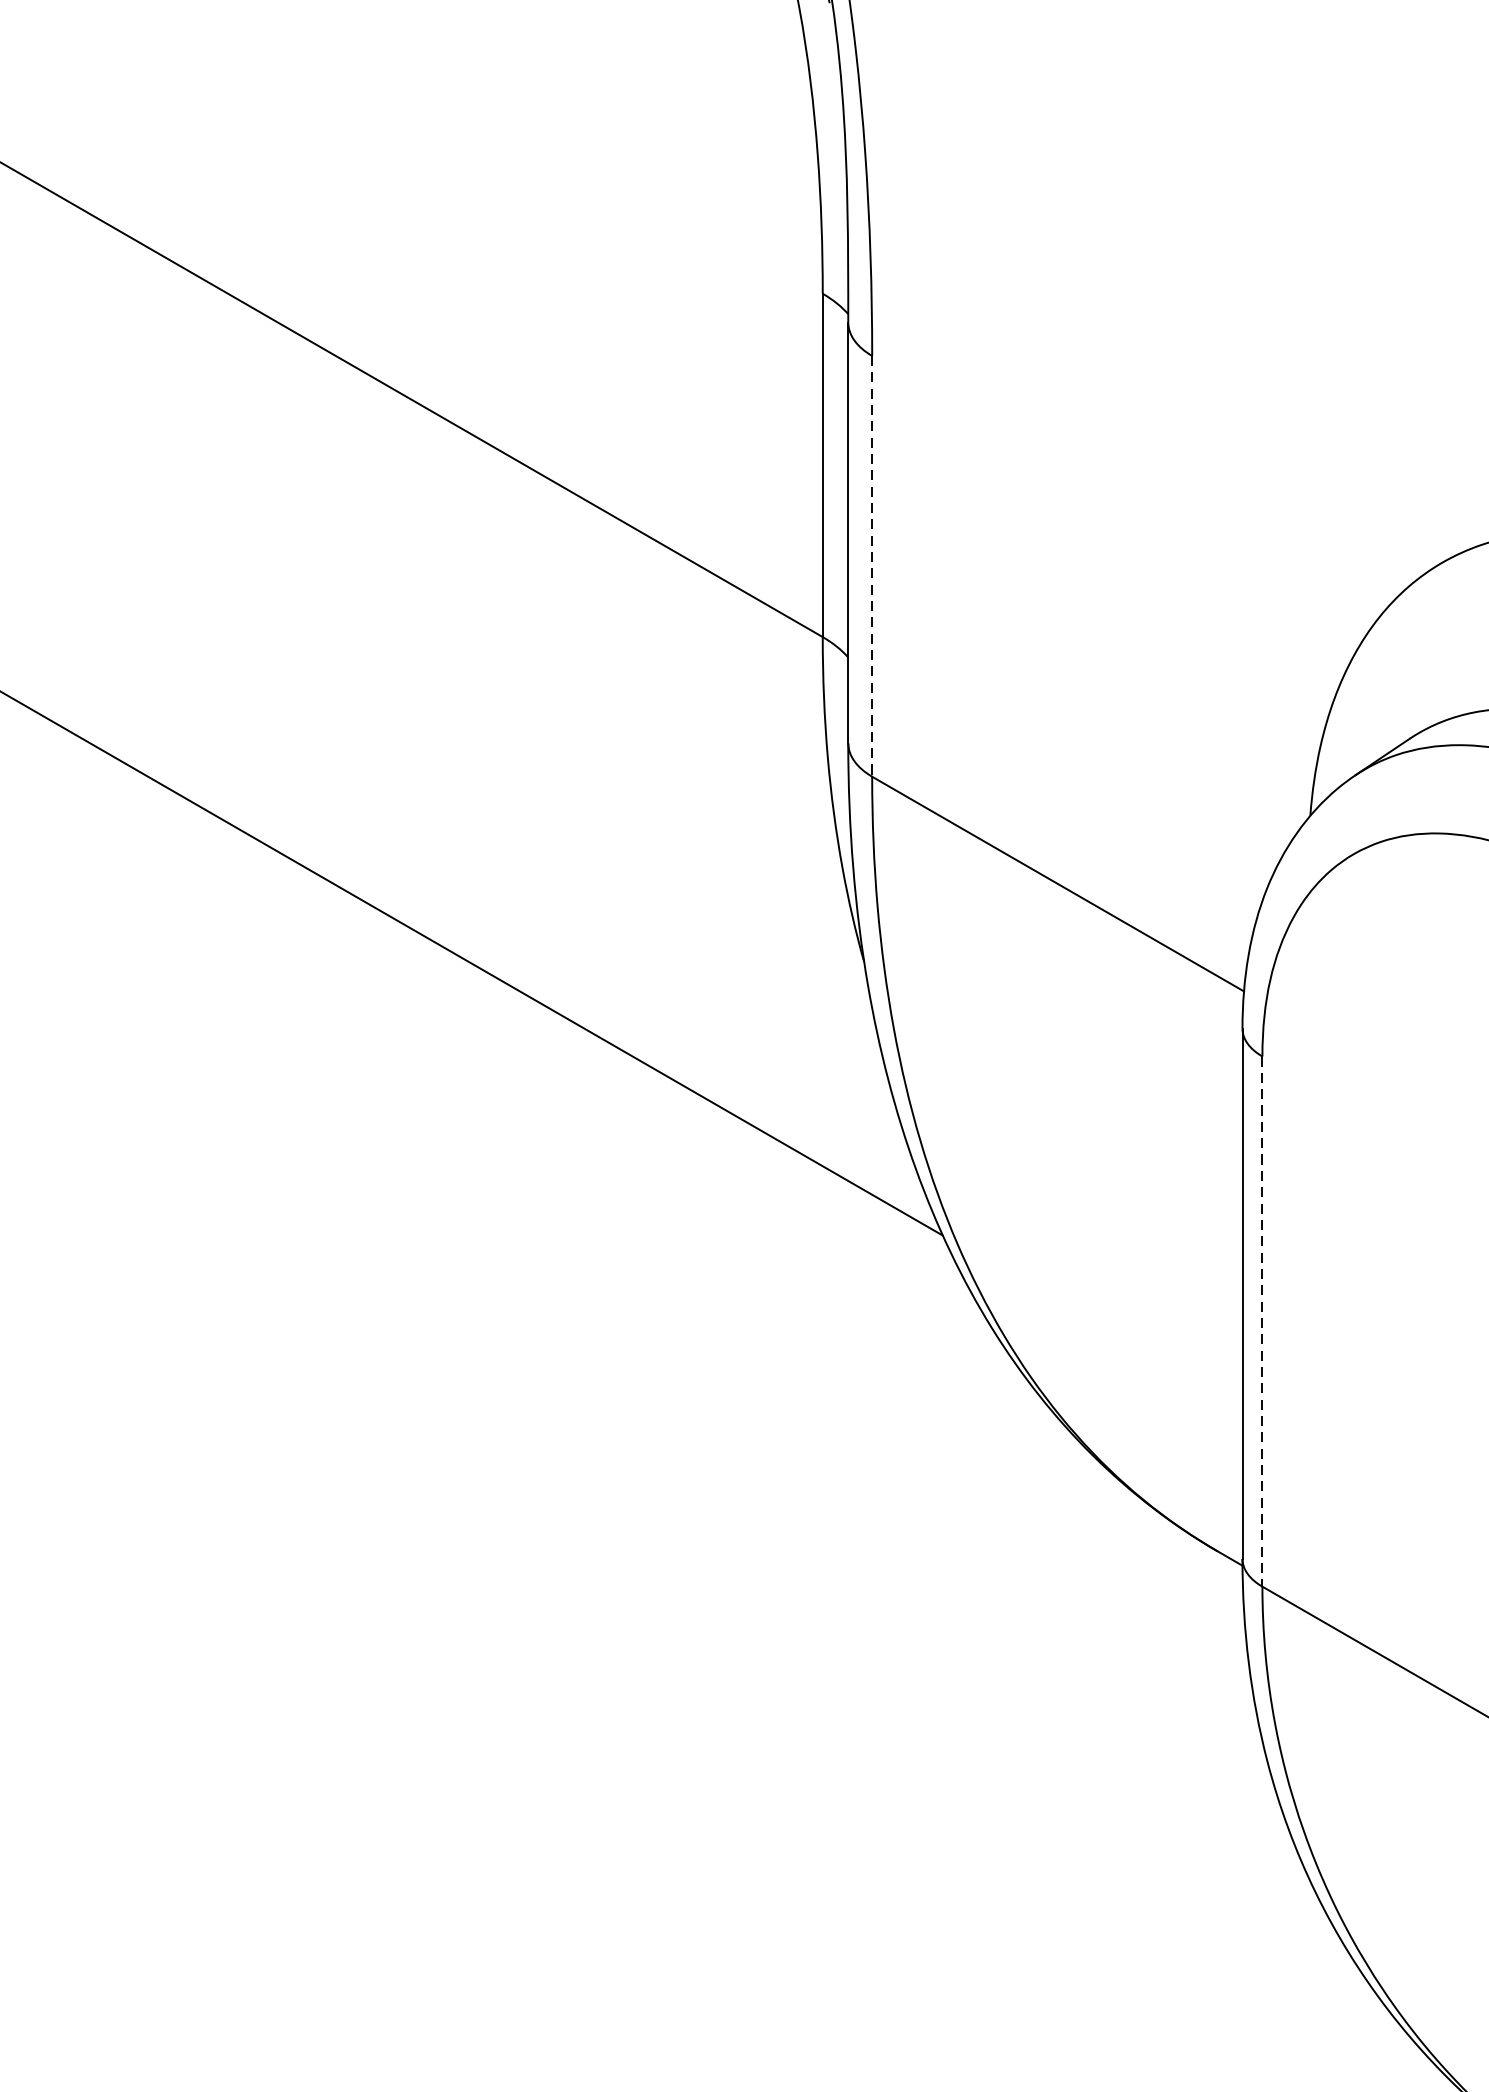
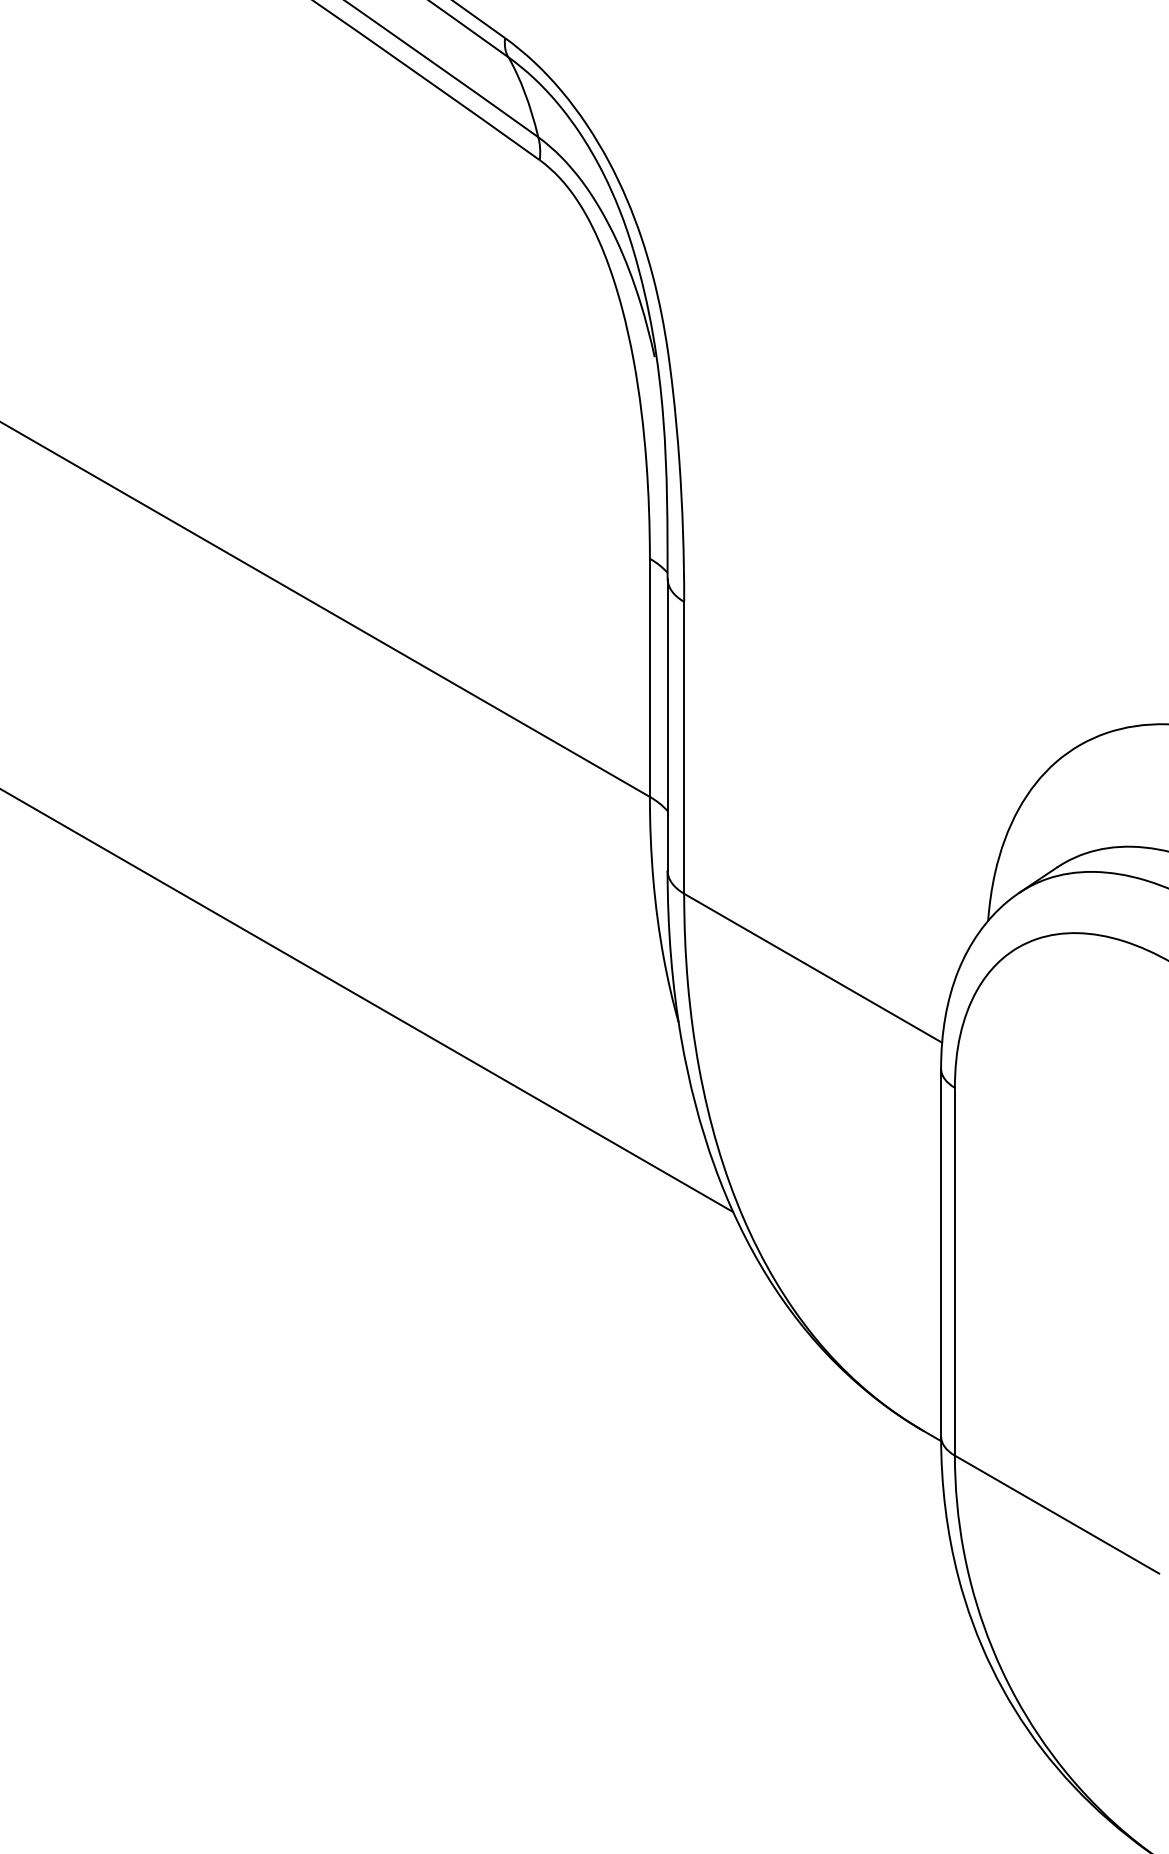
line: (872, 565) -> (684, 747), dashed -> solid
line: (1261, 1321) -> (954, 1271), dashed -> solid

